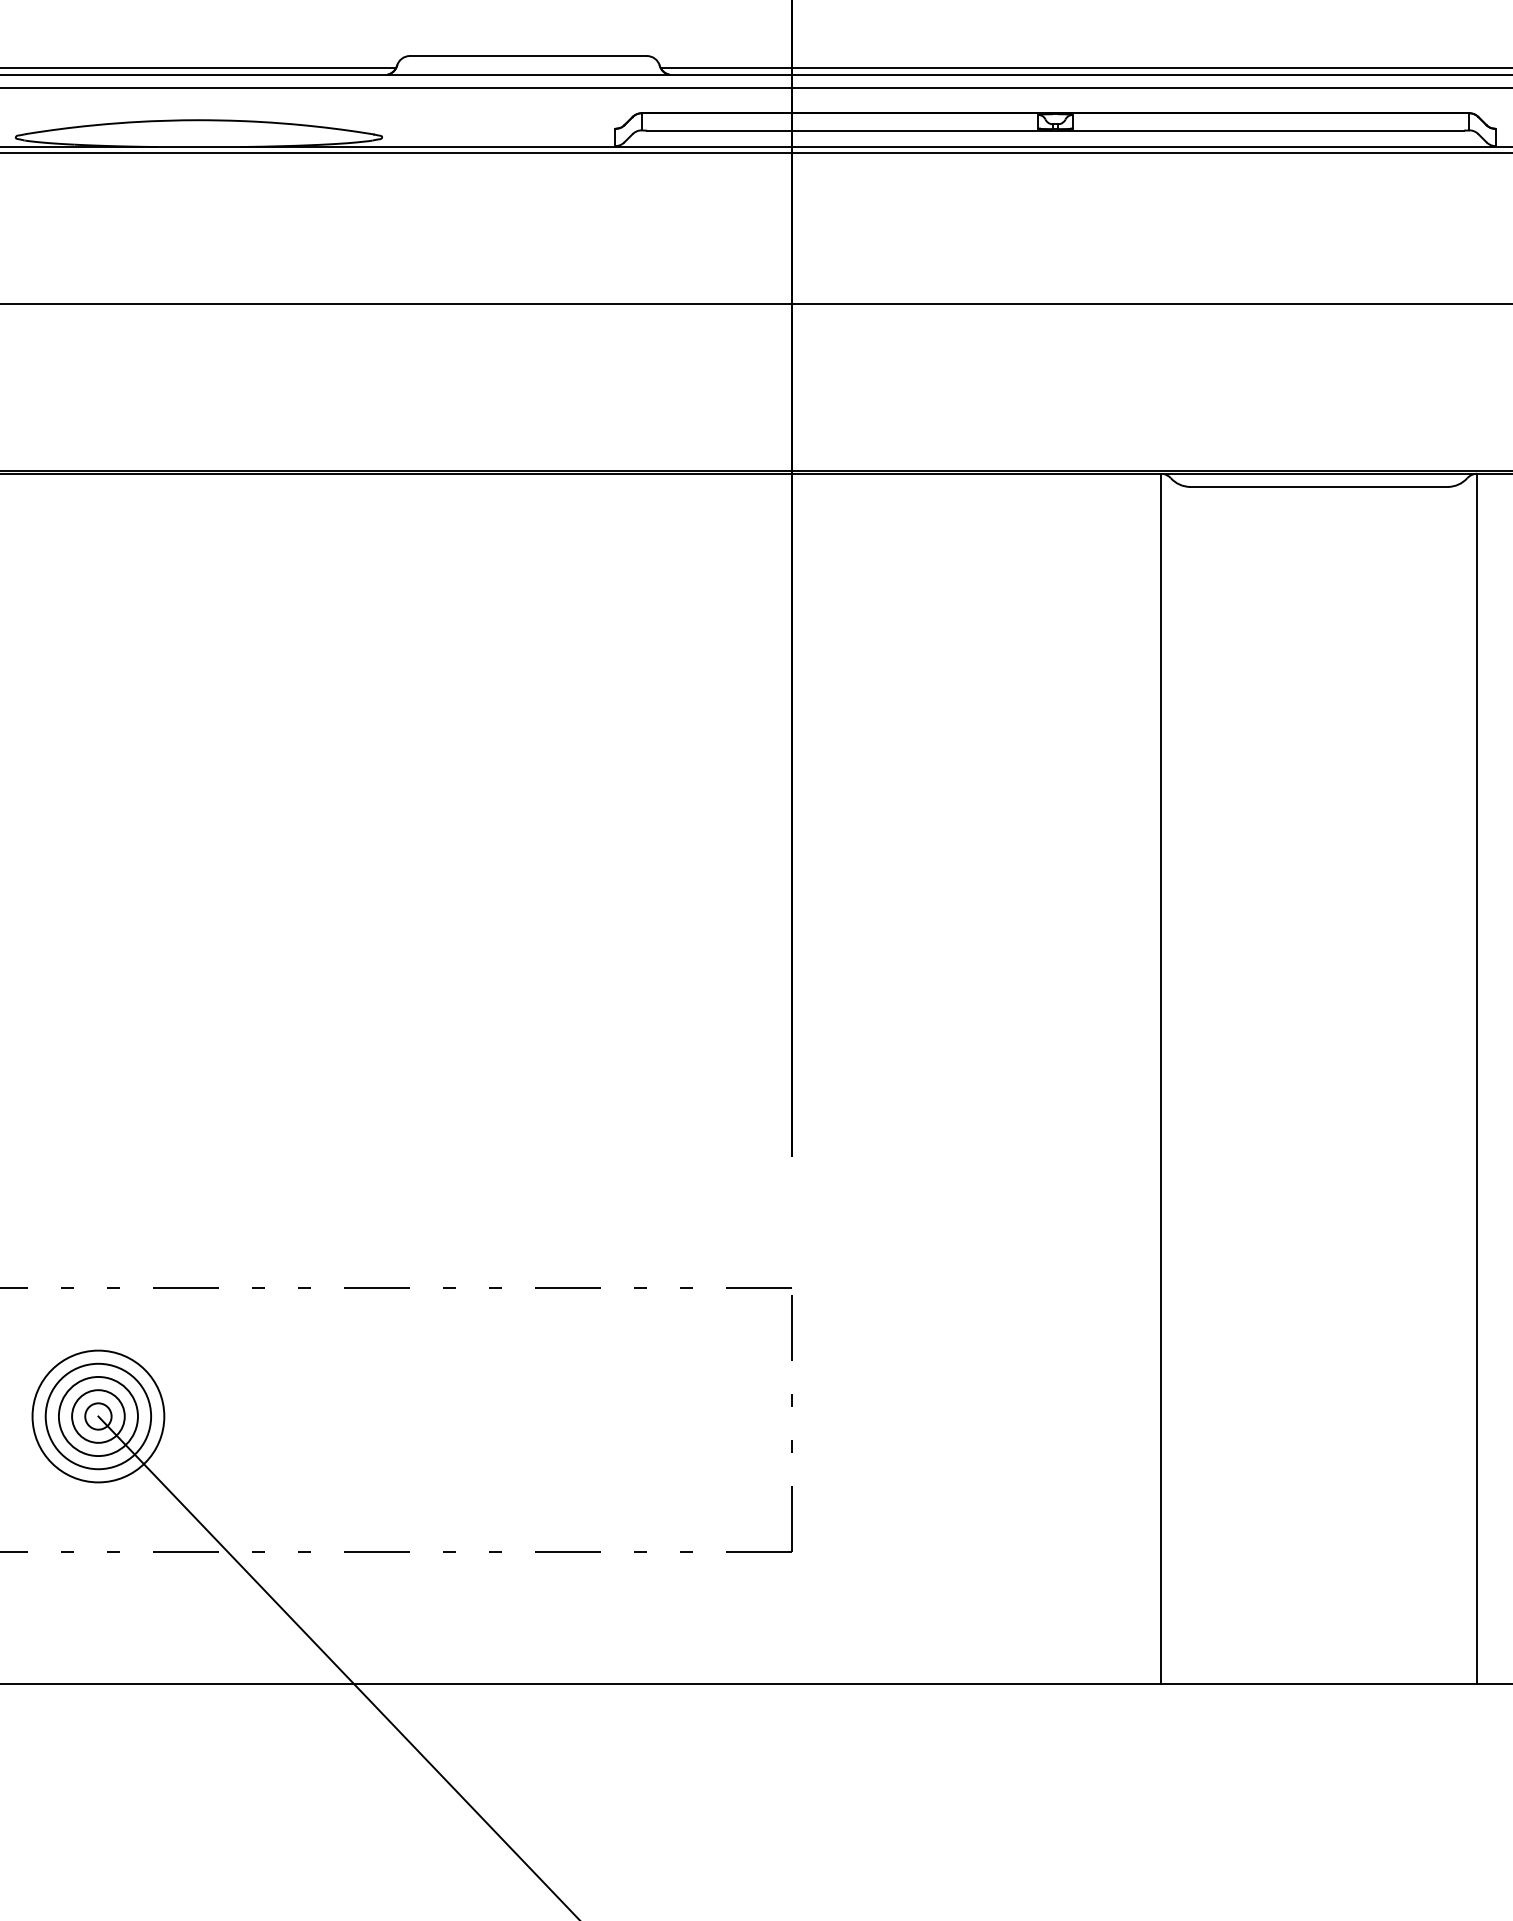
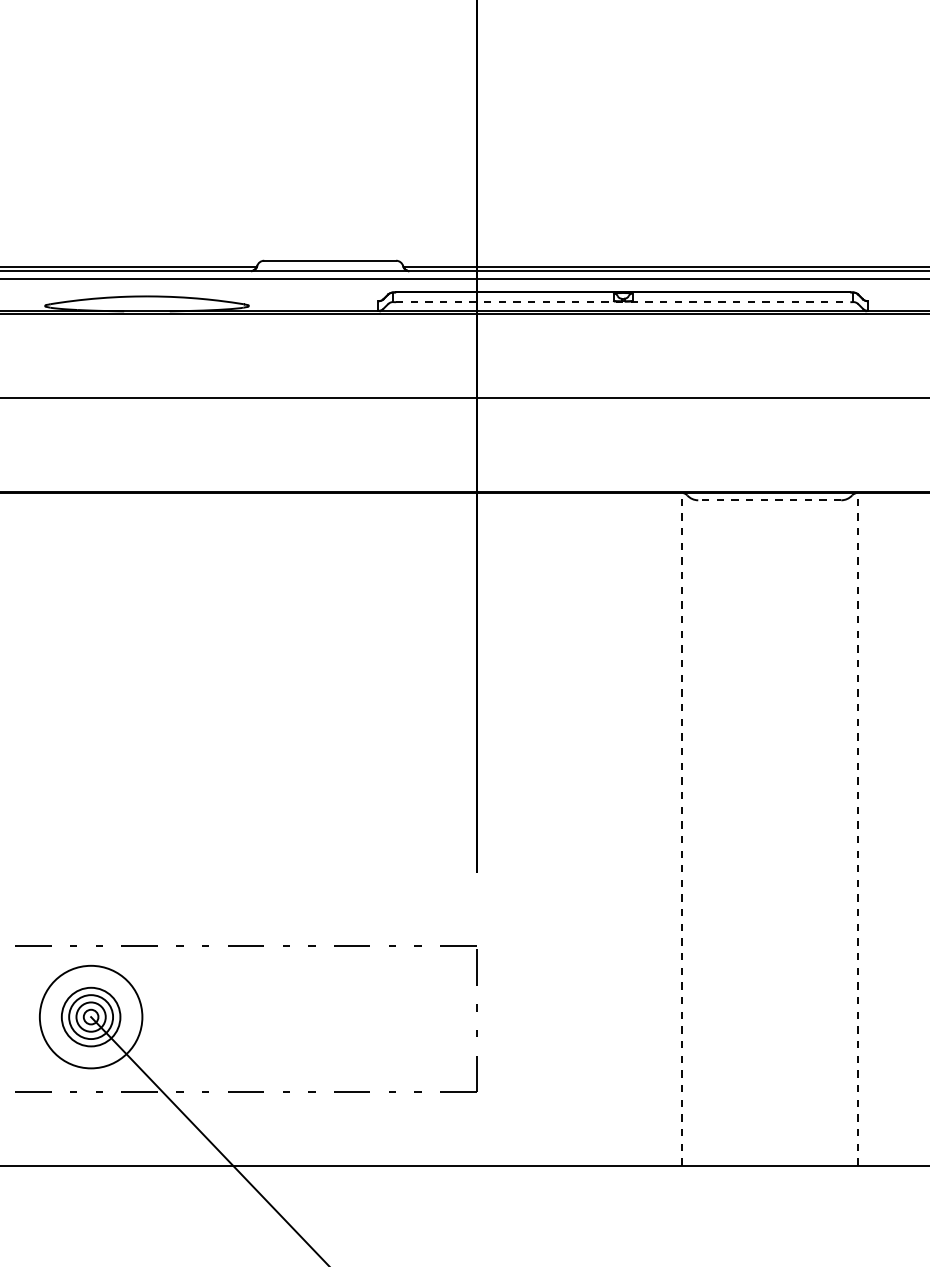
line: (1056, 131) -> (623, 302), solid -> dashed
line: (1318, 487) -> (769, 500), solid -> dashed
line: (1160, 1077) -> (681, 828), solid -> dashed
line: (1476, 1077) -> (857, 828), solid -> dashed
circle: (97, 1415) -> (90, 1016), size x1.4

